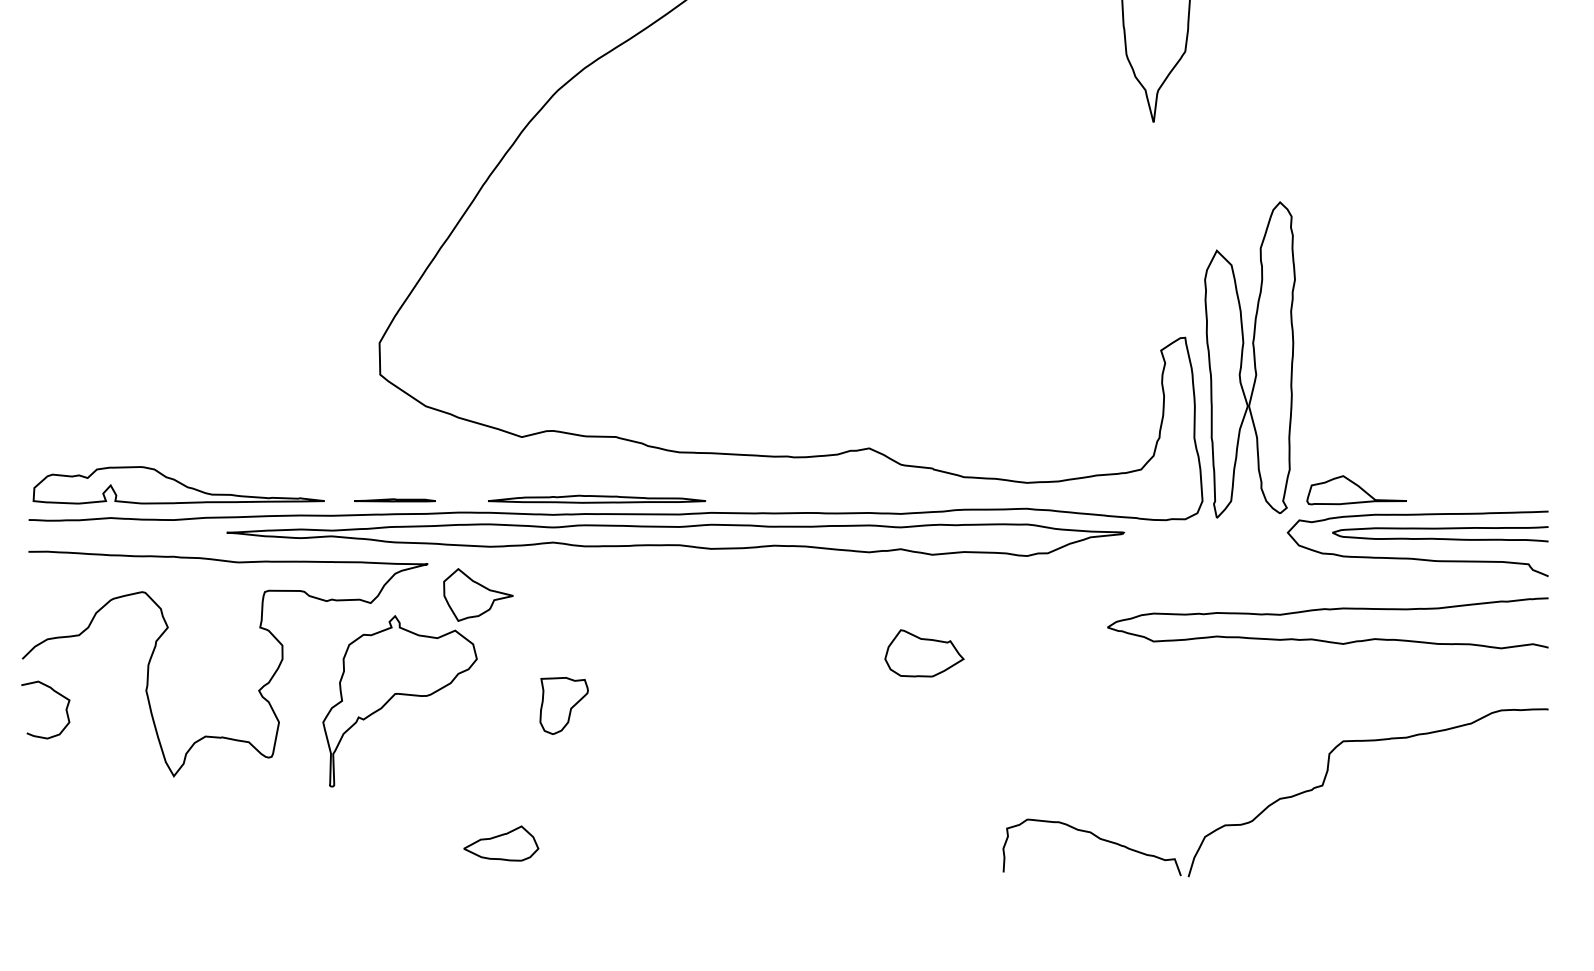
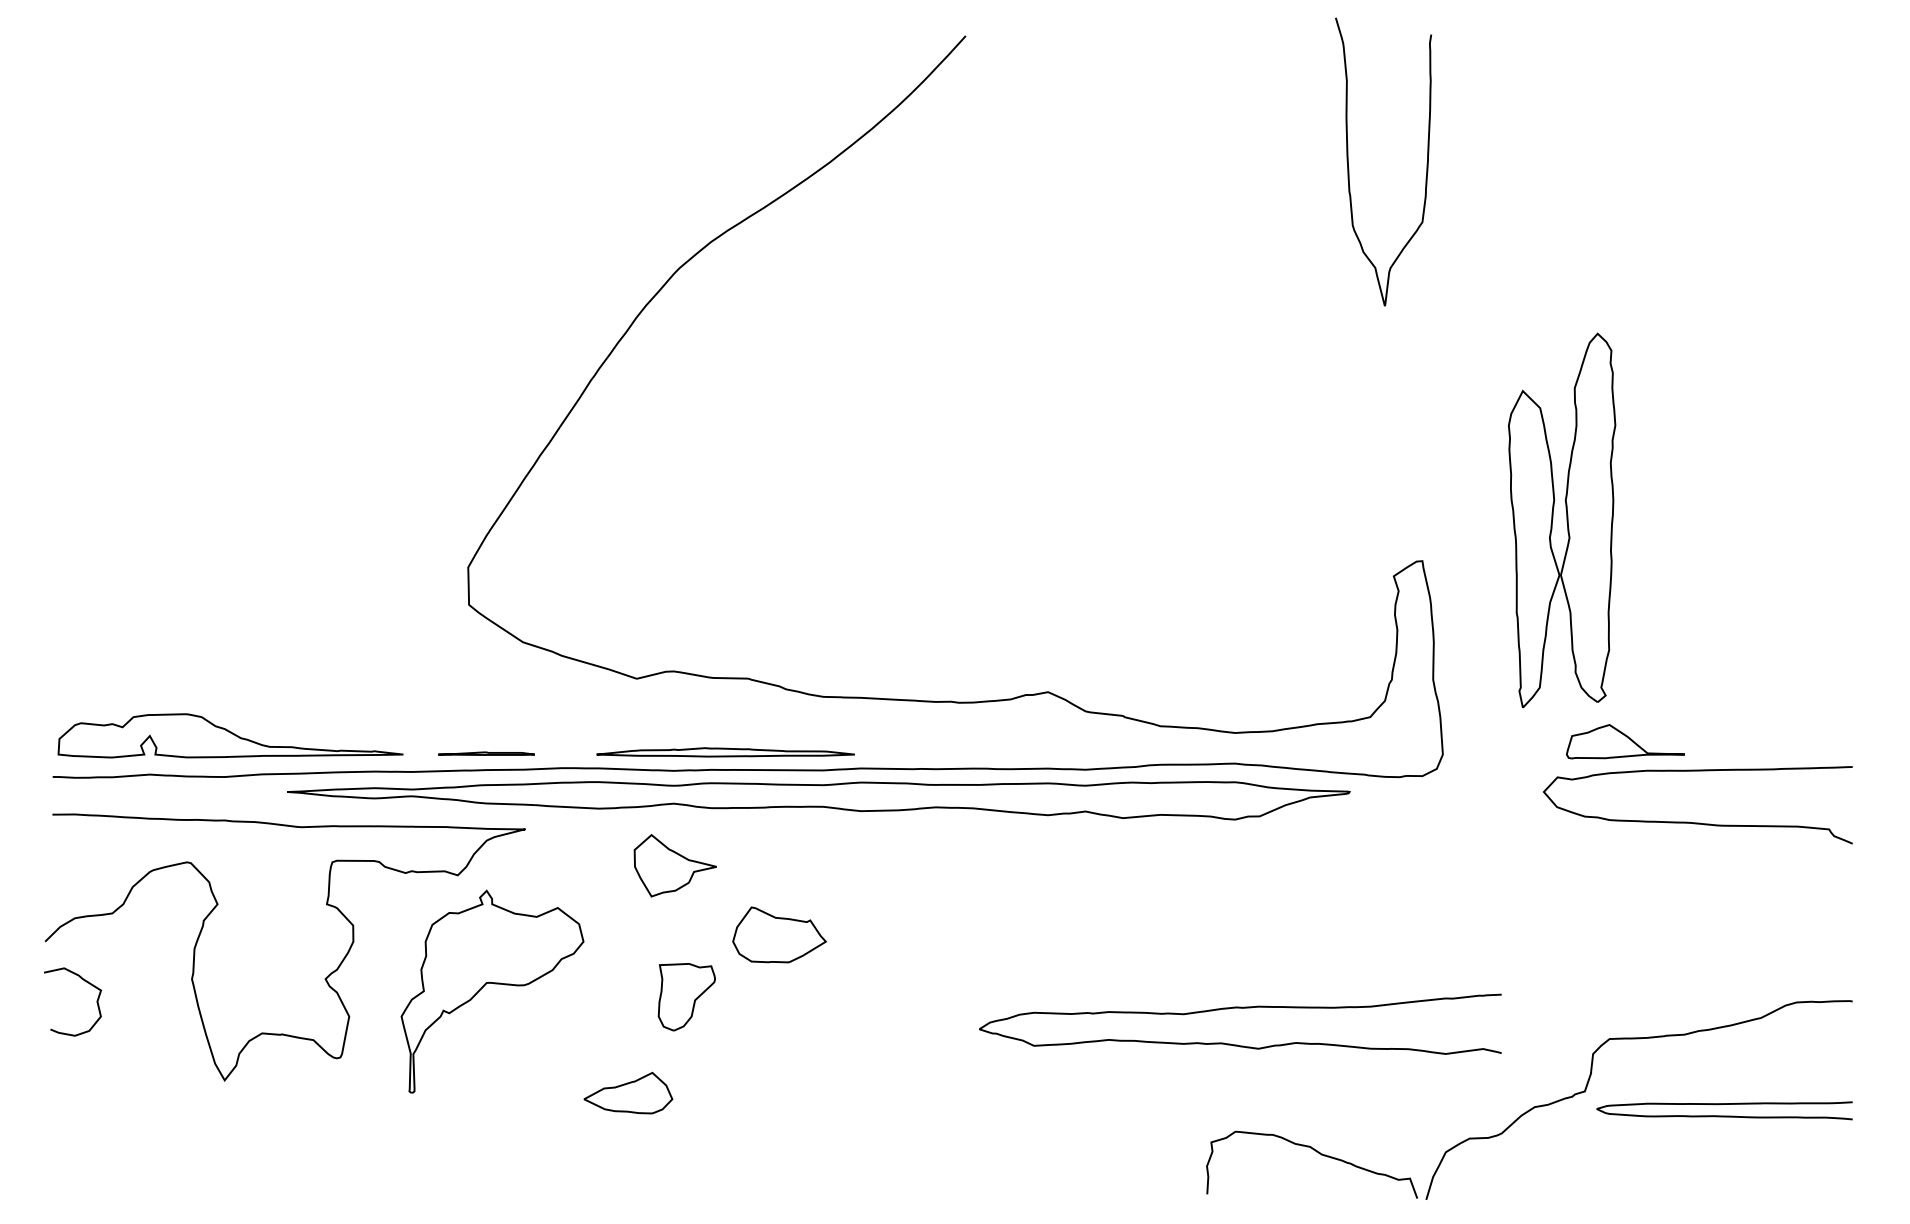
part: (1250, 360) -> (1562, 520), moved
curve: (1440, 538) -> (1724, 1115), moved
part: (477, 594) -> (674, 865), moved
curve: (1328, 609) -> (1240, 1008), moved
part: (924, 653) -> (779, 934), moved
part: (501, 843) -> (628, 1092), moved

